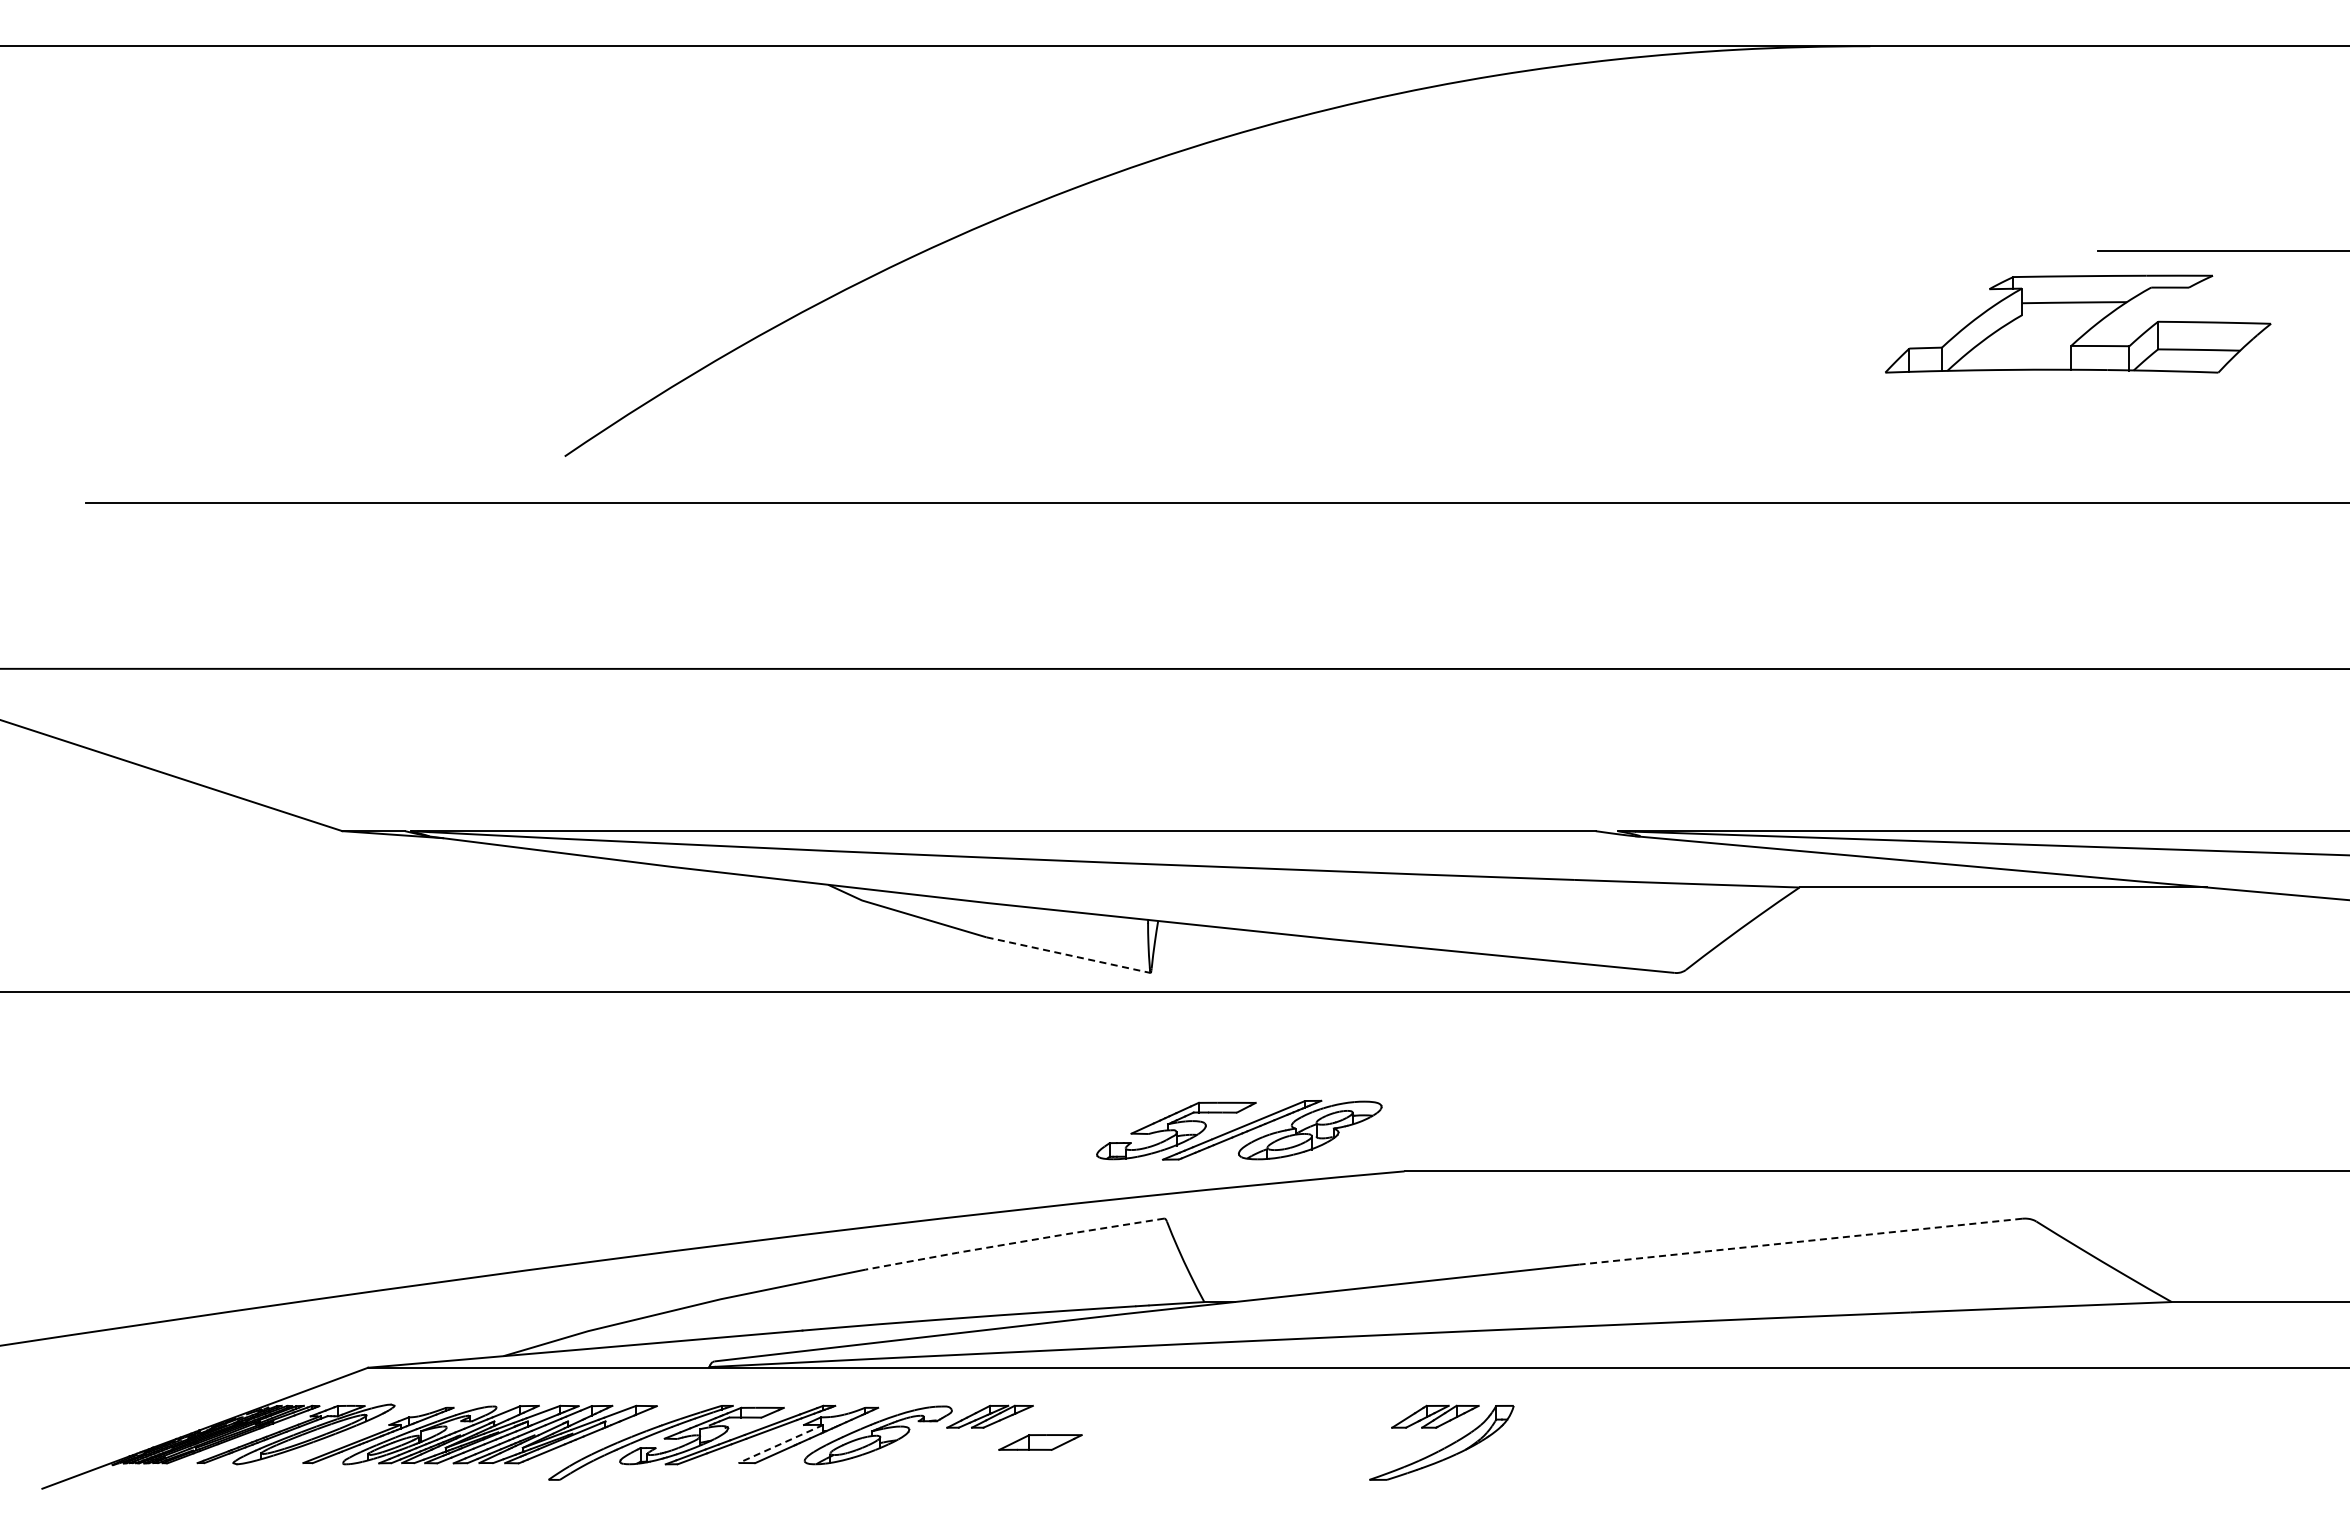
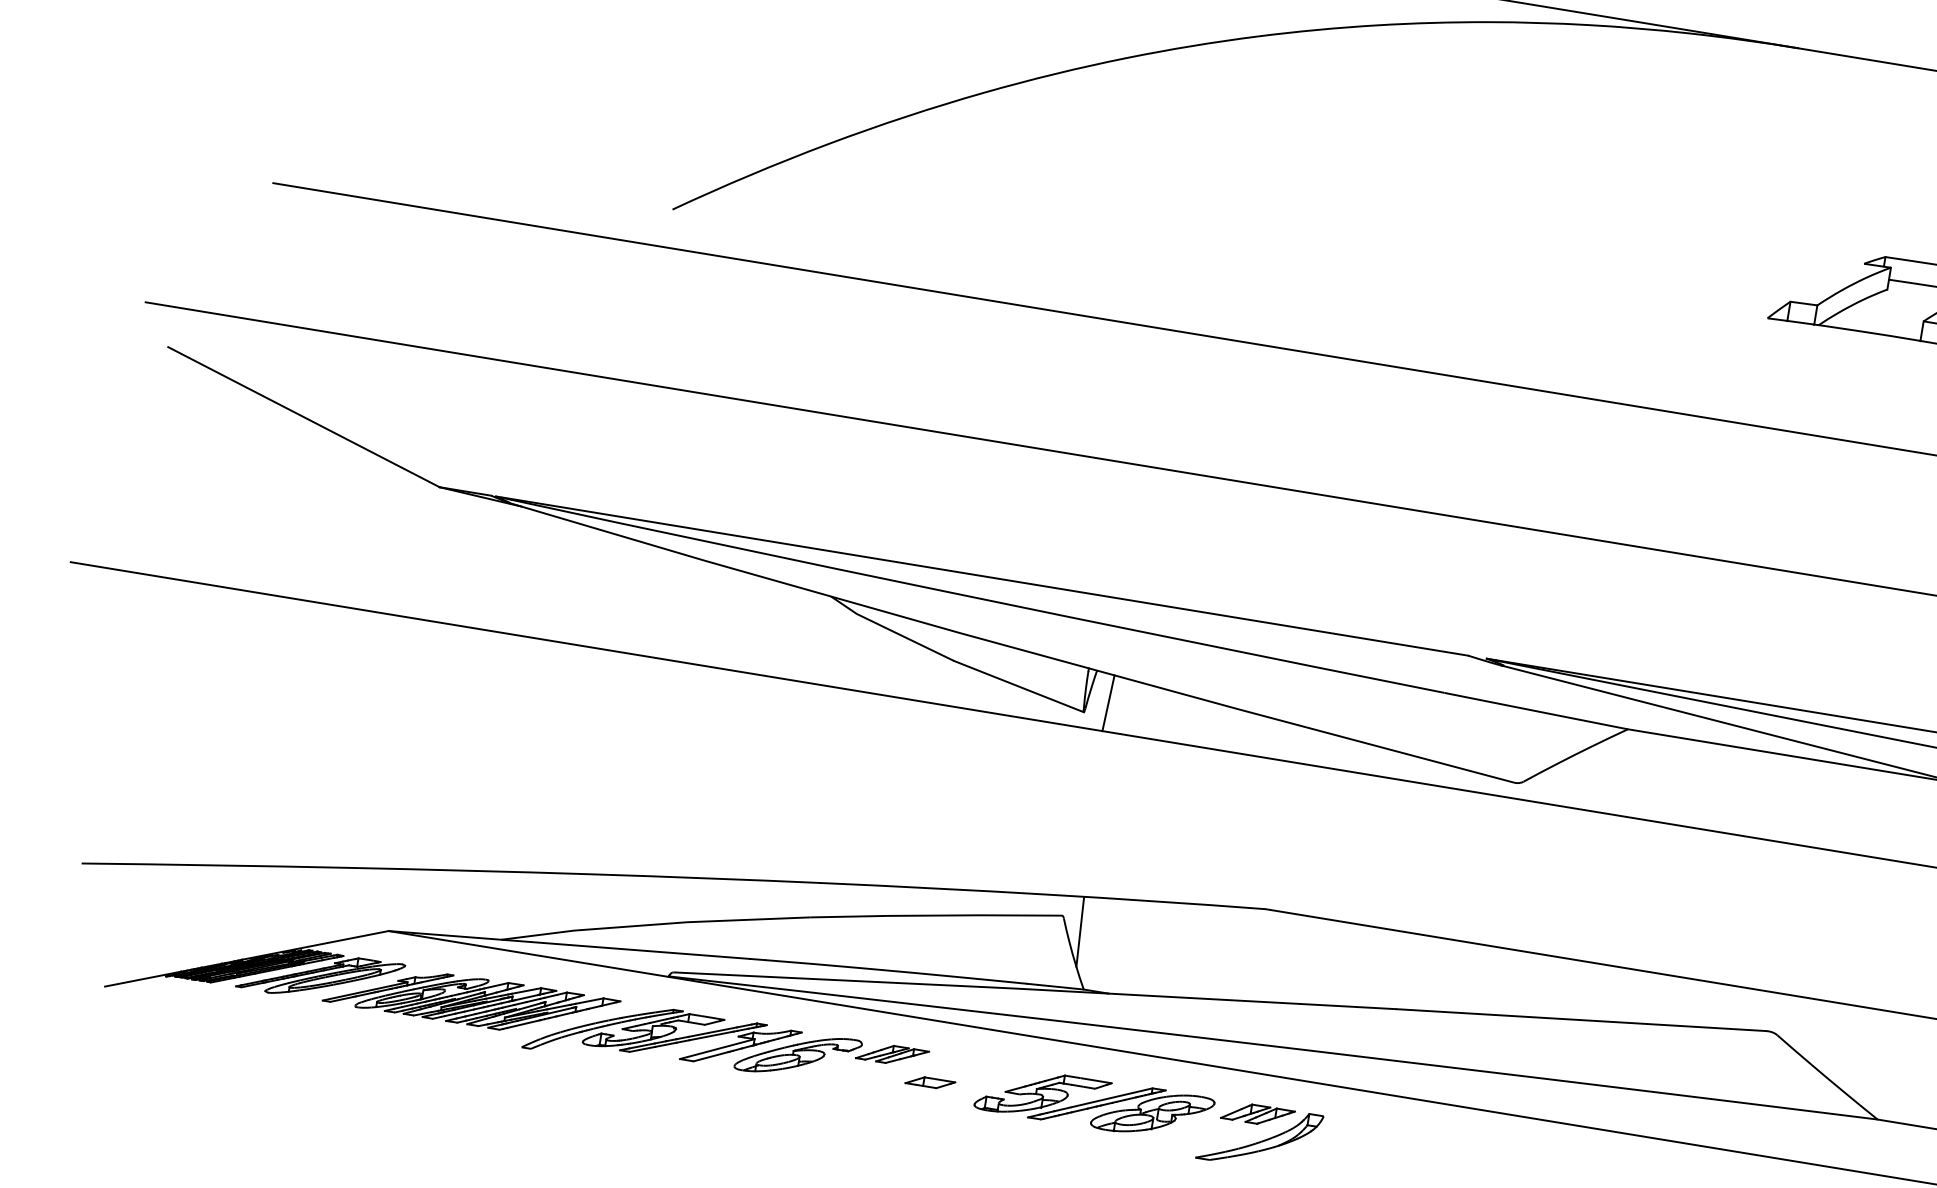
line: (1068, 955) -> (1018, 686), dashed -> solid
line: (1177, 957) -> (1108, 703), added
part: (1239, 1129) -> (1094, 1102), moved
line: (1188, 1234) -> (1079, 931), added
line: (1800, 1241) -> (1581, 1019), dashed -> solid
line: (1014, 1243) -> (935, 915), dashed -> solid
part: (1040, 1442) -> (930, 1082), size x0.71
line: (780, 1444) -> (716, 1049), dashed -> solid

